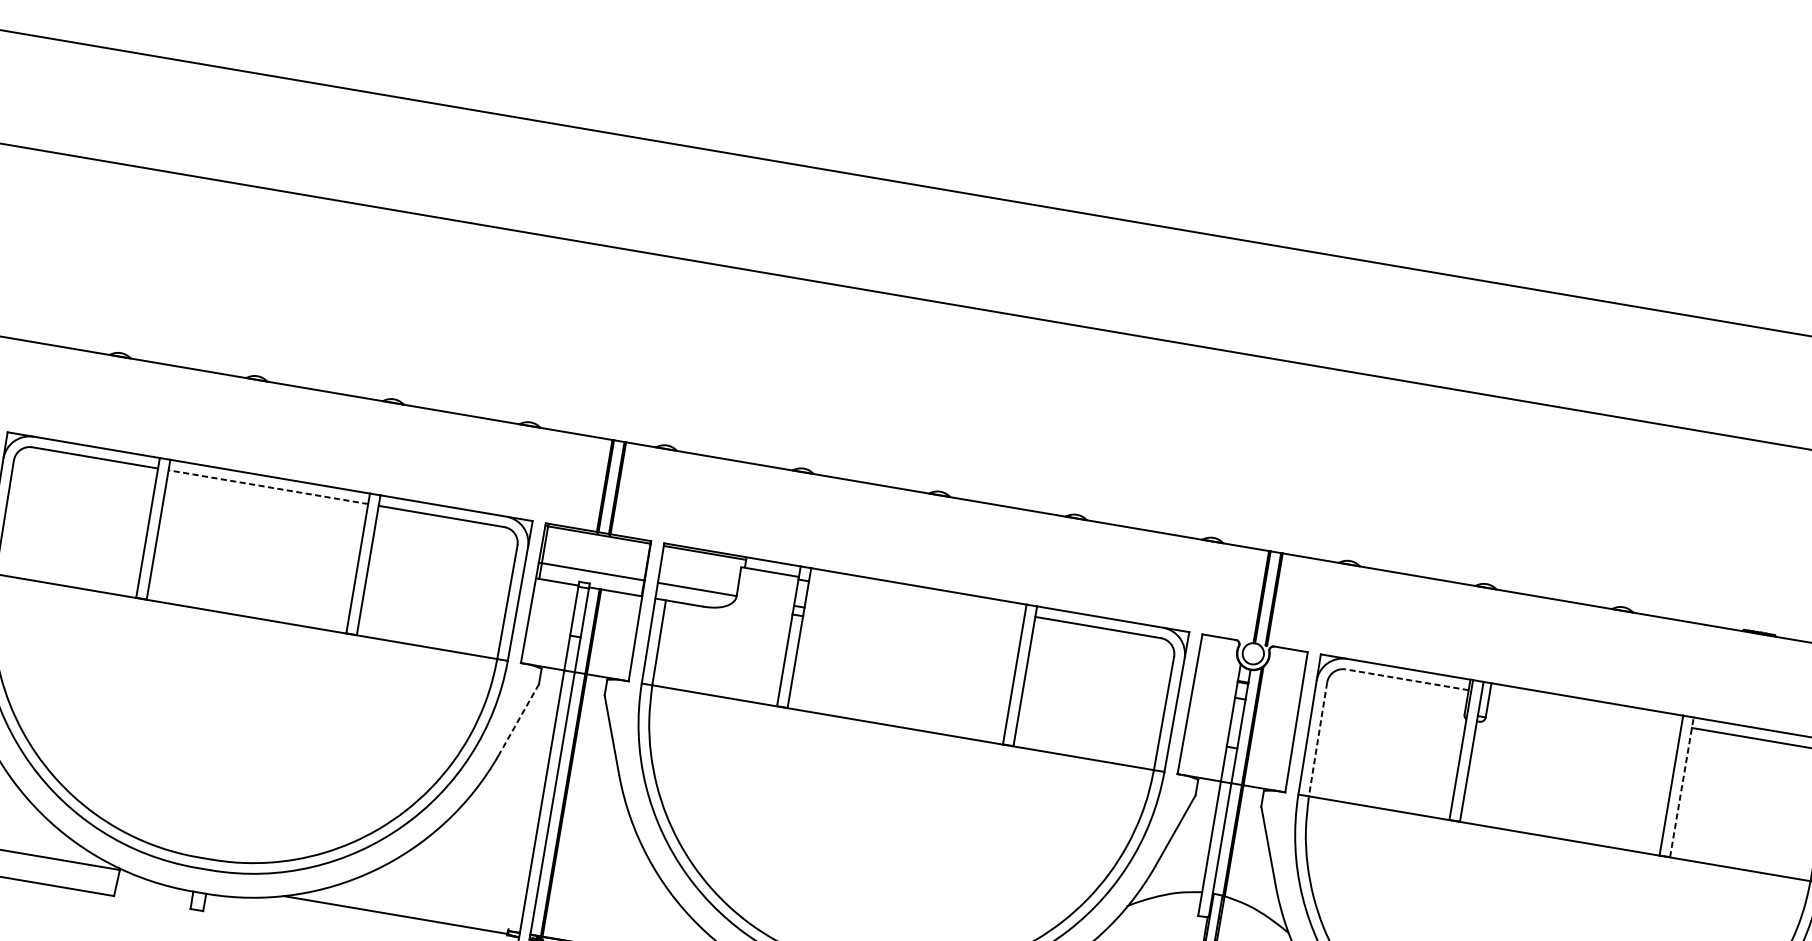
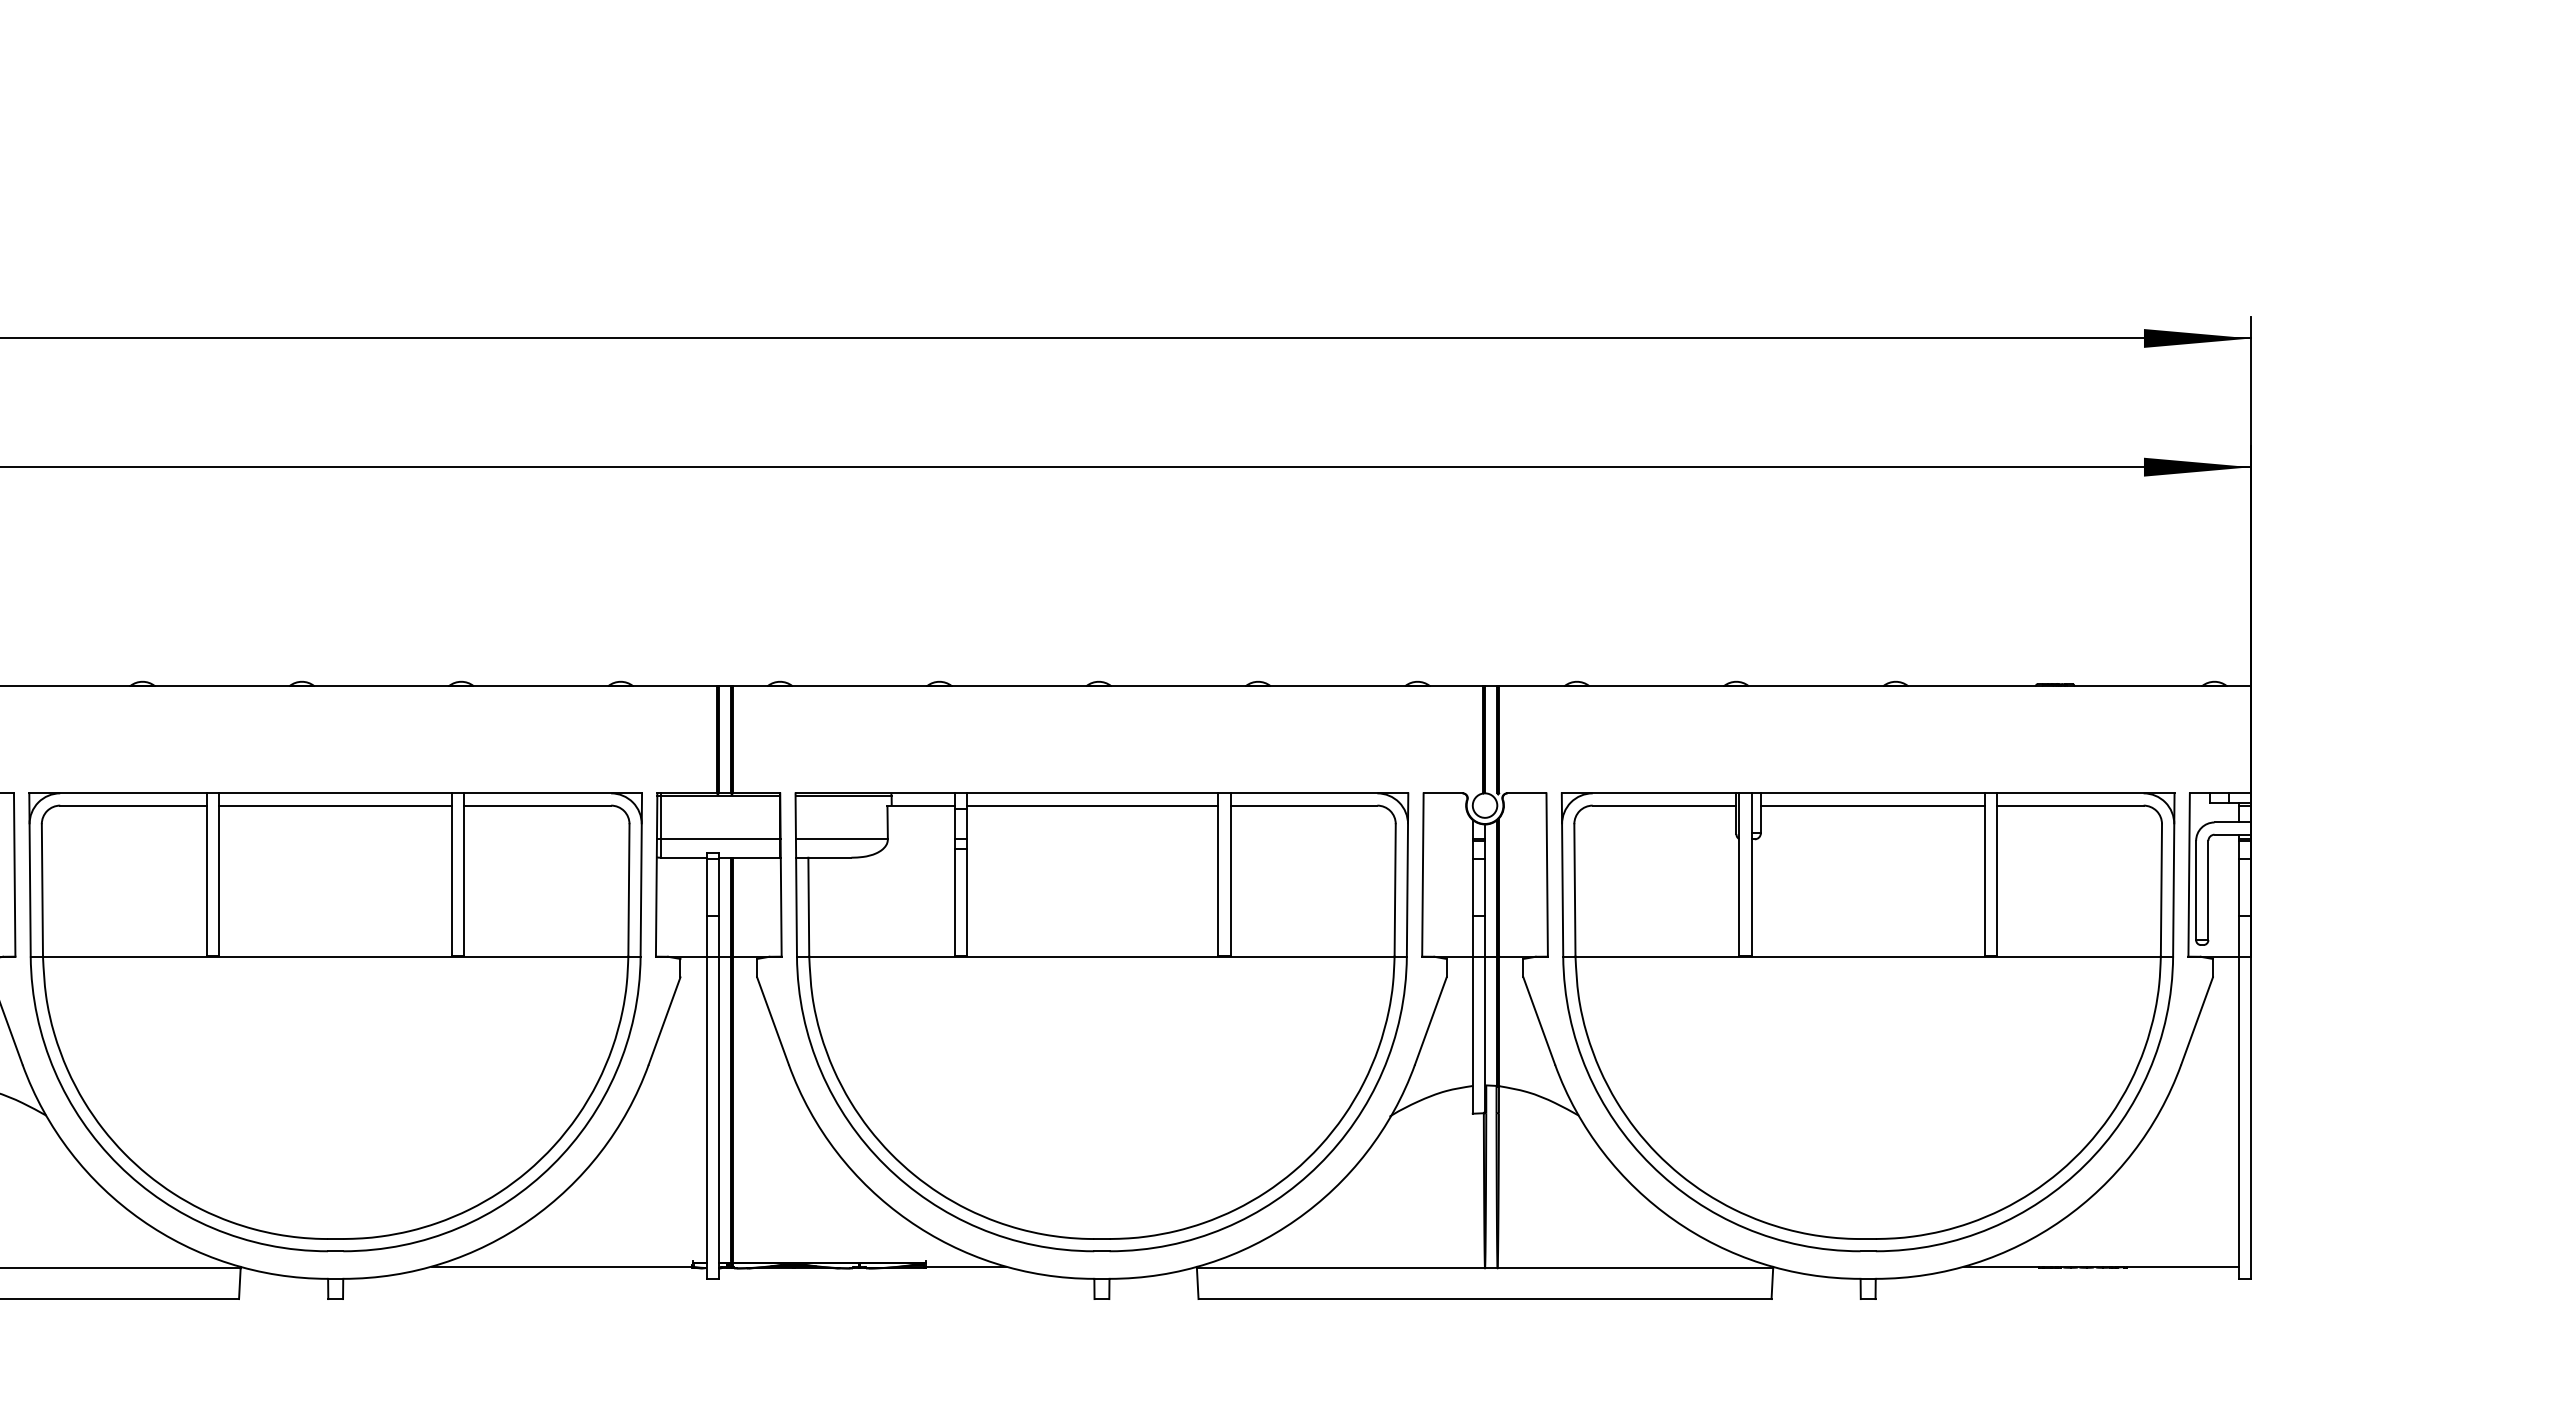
line: (268, 487) -> (335, 805), dashed -> solid
line: (916, 596) -> (1092, 805), added
line: (1407, 679) -> (1664, 805), dashed -> solid
line: (1585, 709) -> (1872, 805), added
line: (518, 719) -> (664, 1021), dashed -> solid
line: (1317, 739) -> (1574, 890), dashed -> solid
line: (1681, 786) -> (1996, 874), dashed -> solid

